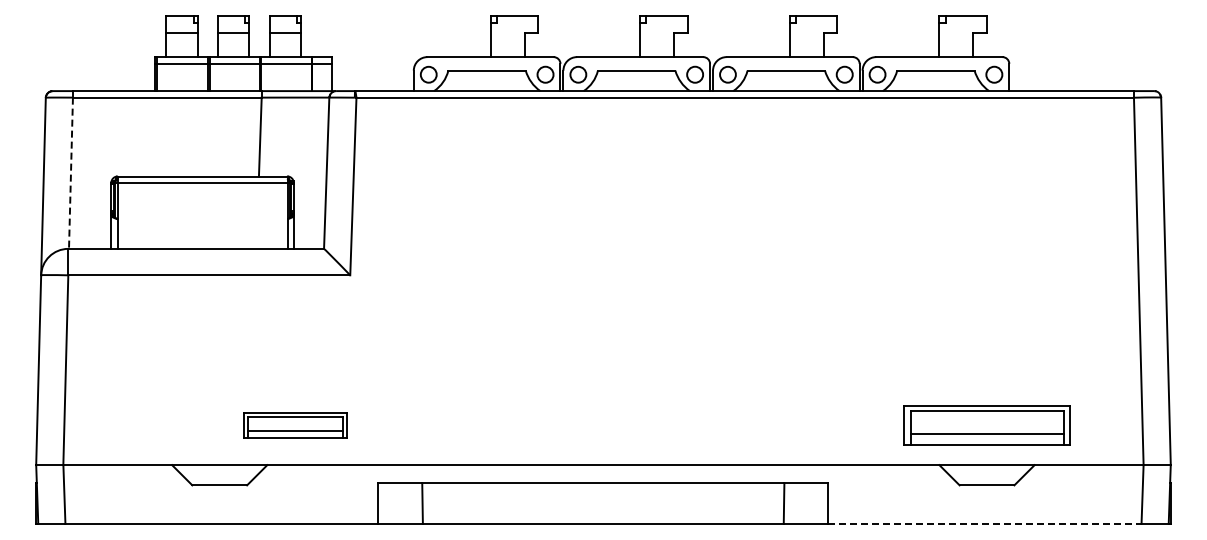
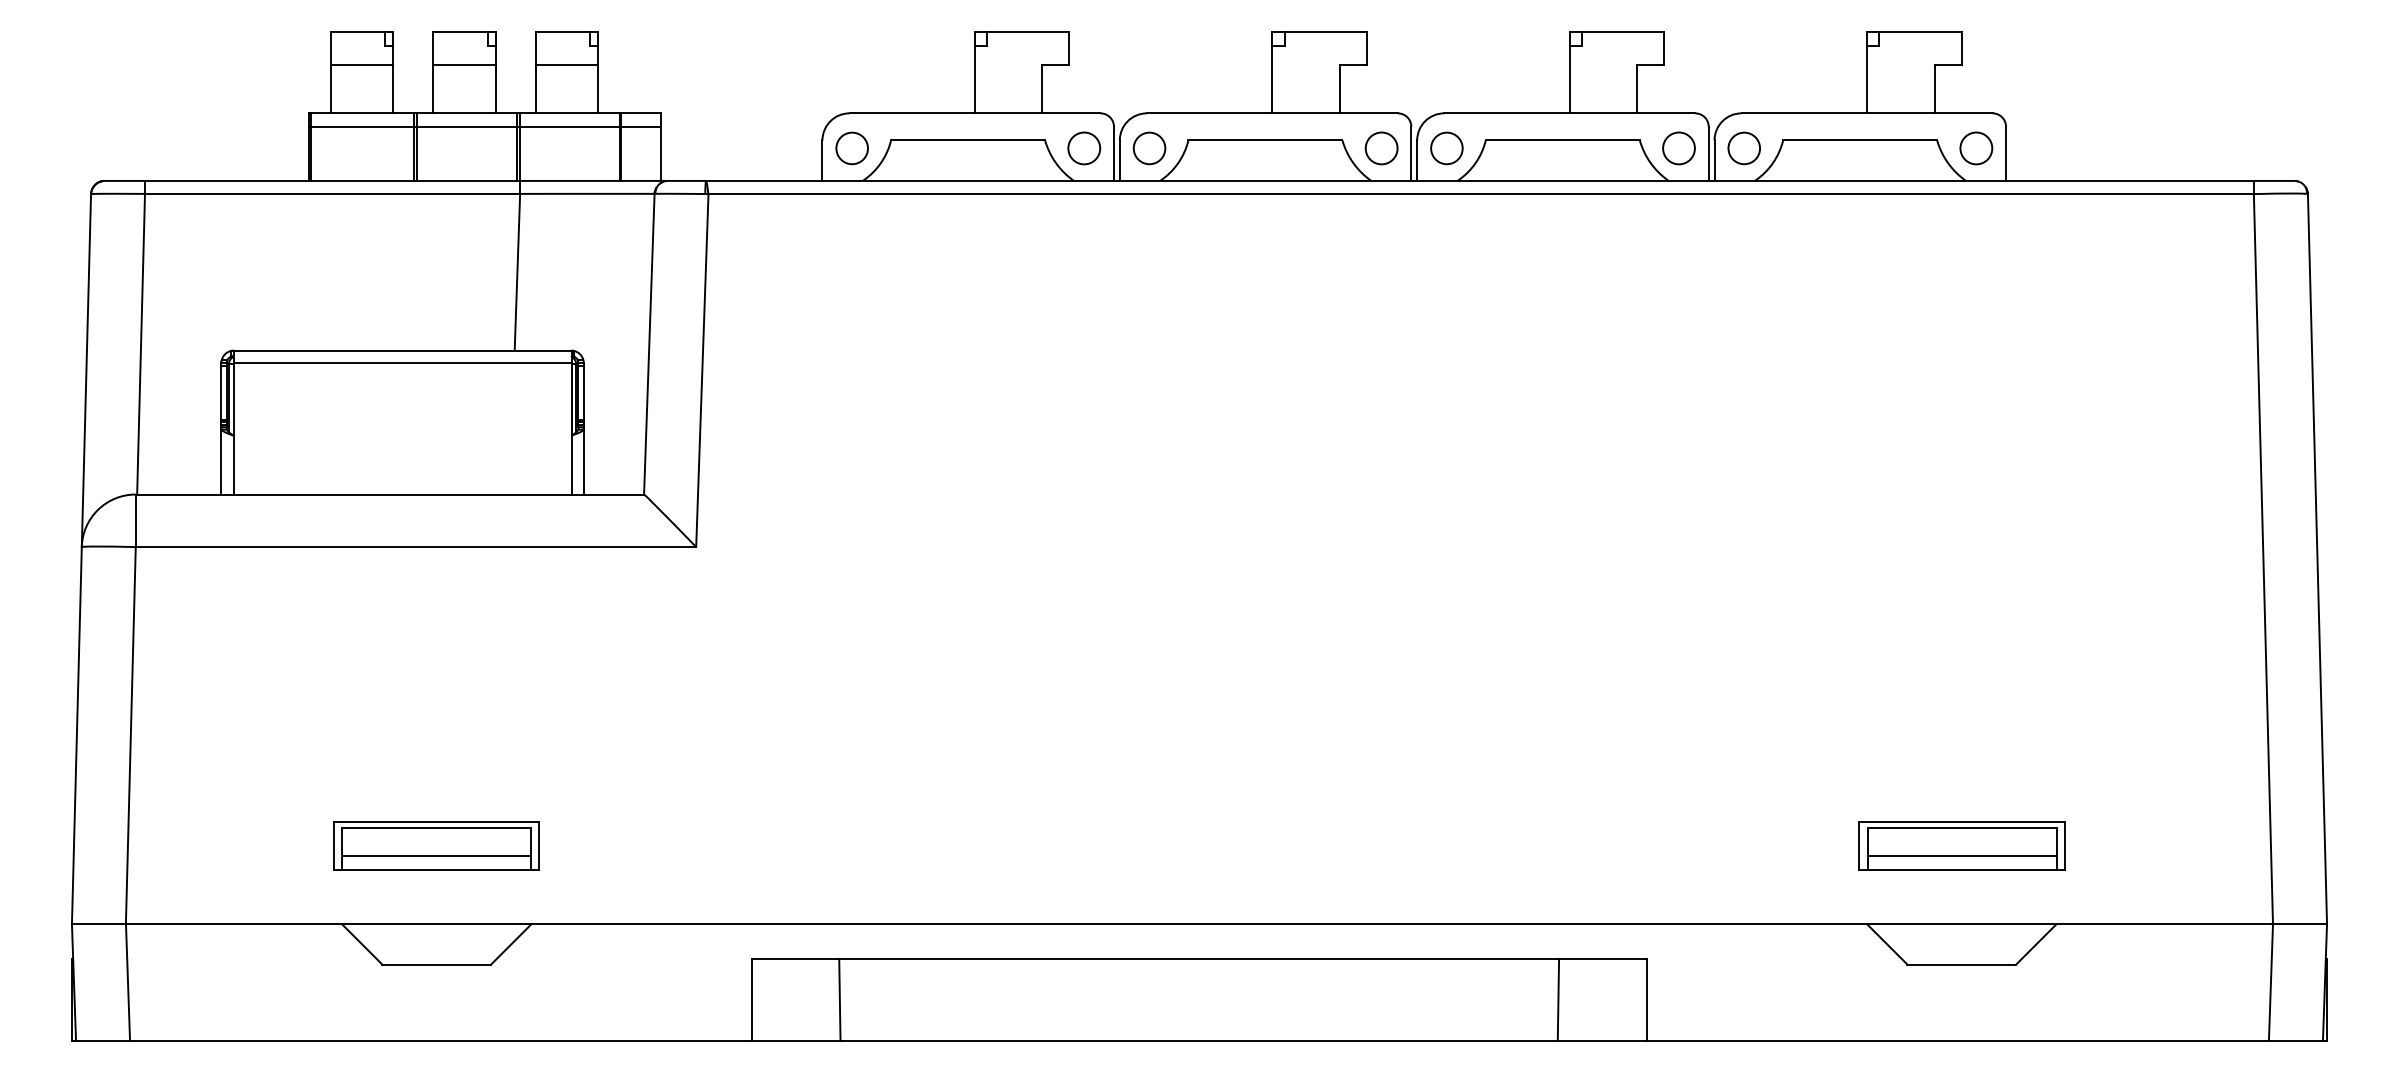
line: (70, 173) -> (140, 344), dashed -> solid
part: (295, 425) -> (436, 845), moved
part: (986, 425) -> (1960, 845), size x0.62
line: (984, 523) -> (1956, 1040), dashed -> solid

